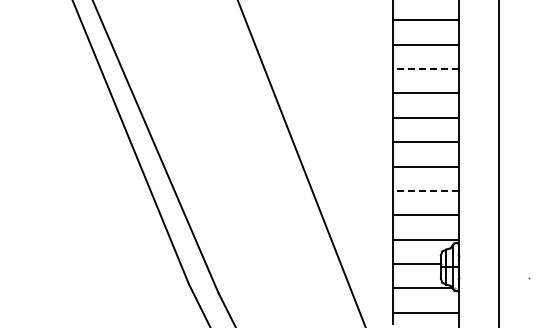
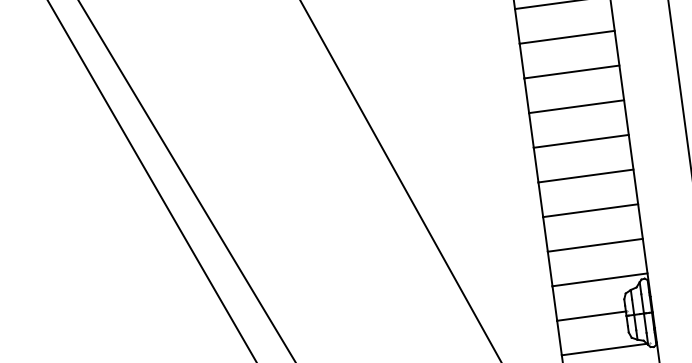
line: (425, 69) -> (566, 38), dashed -> solid
line: (425, 191) -> (590, 211), dashed -> solid

